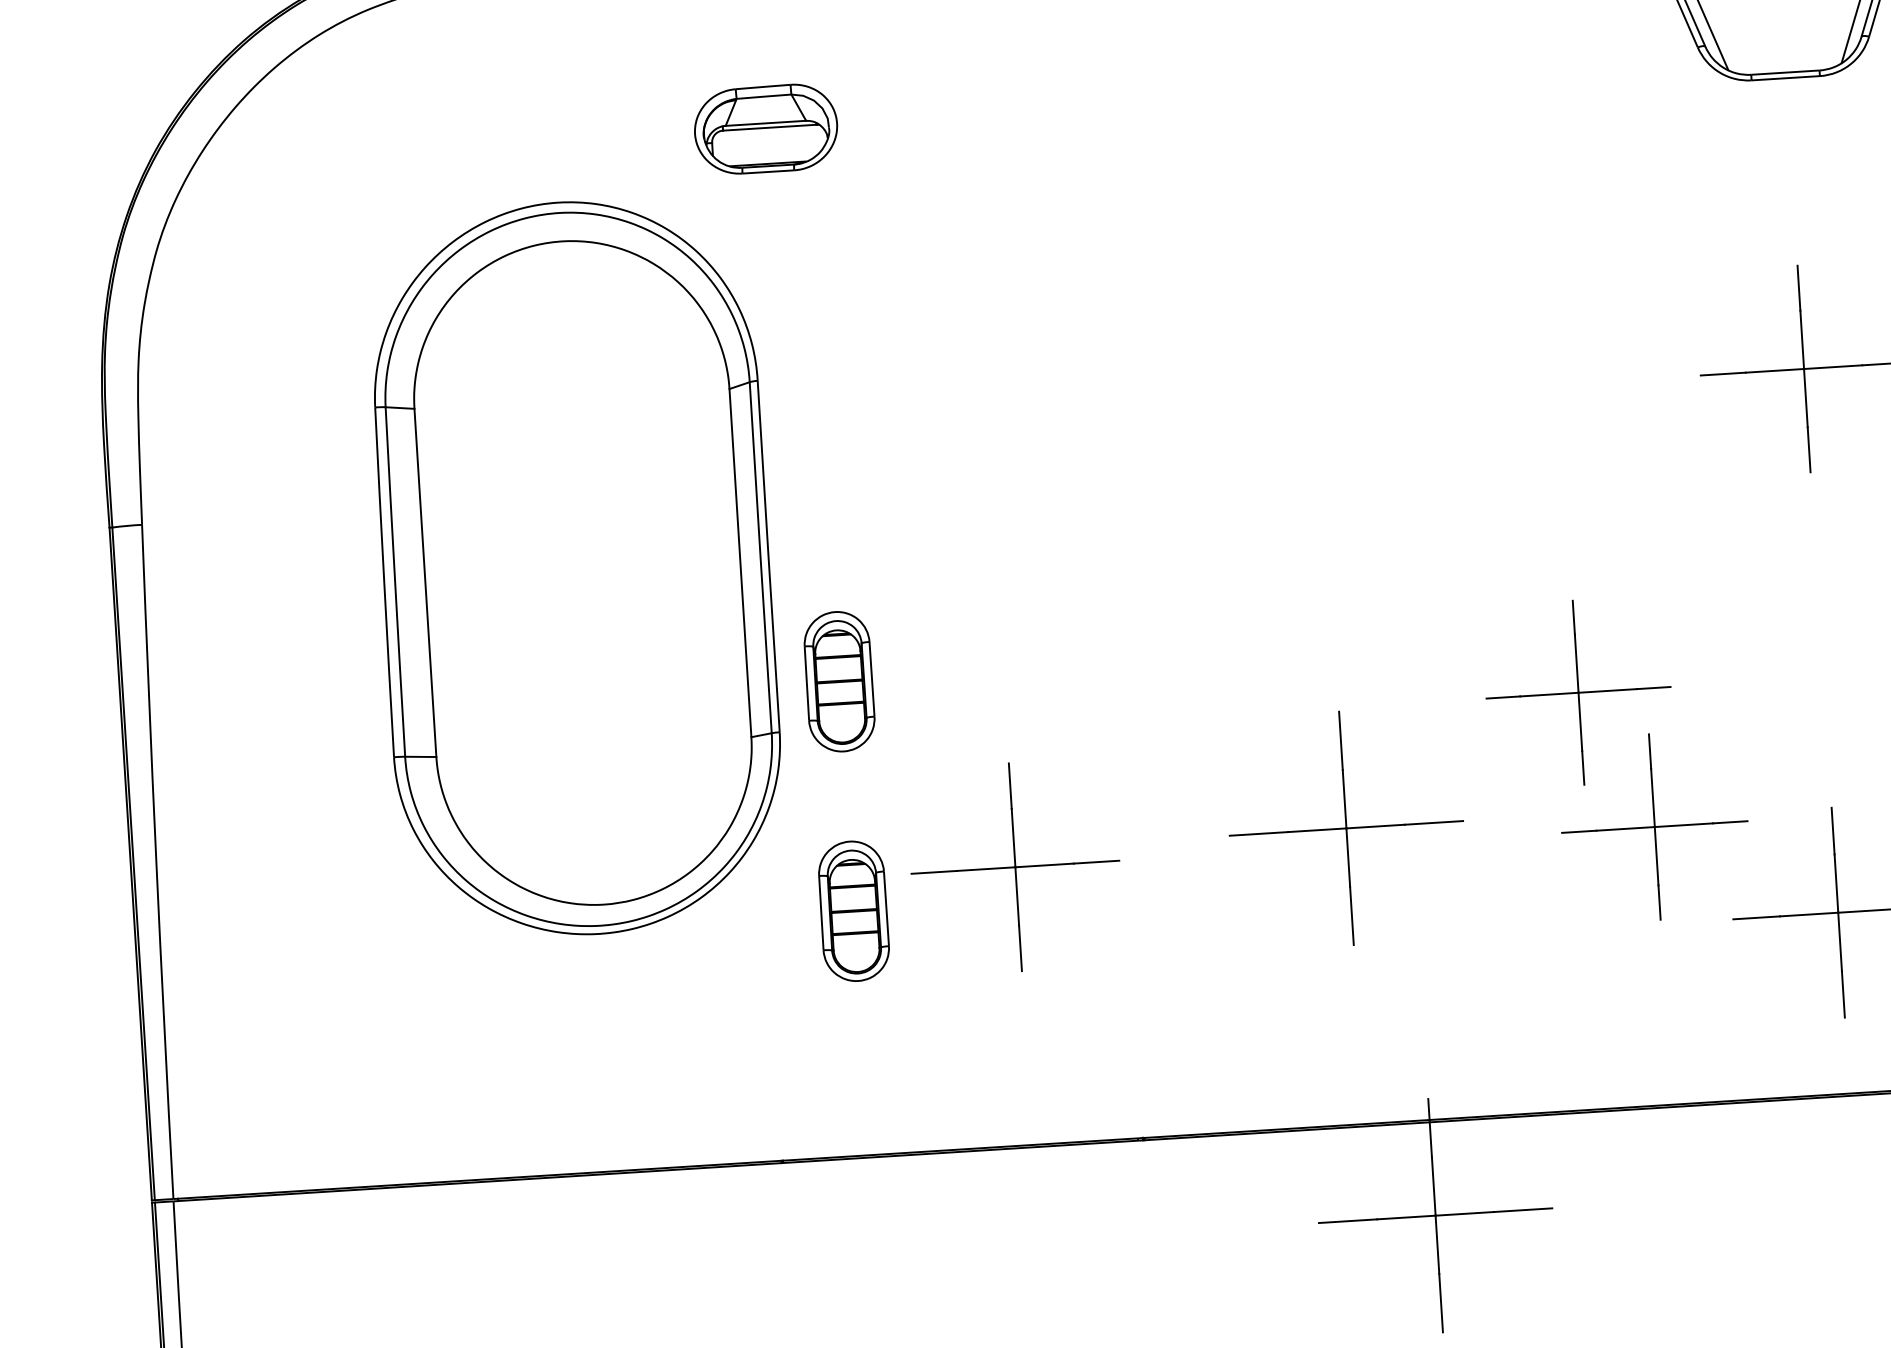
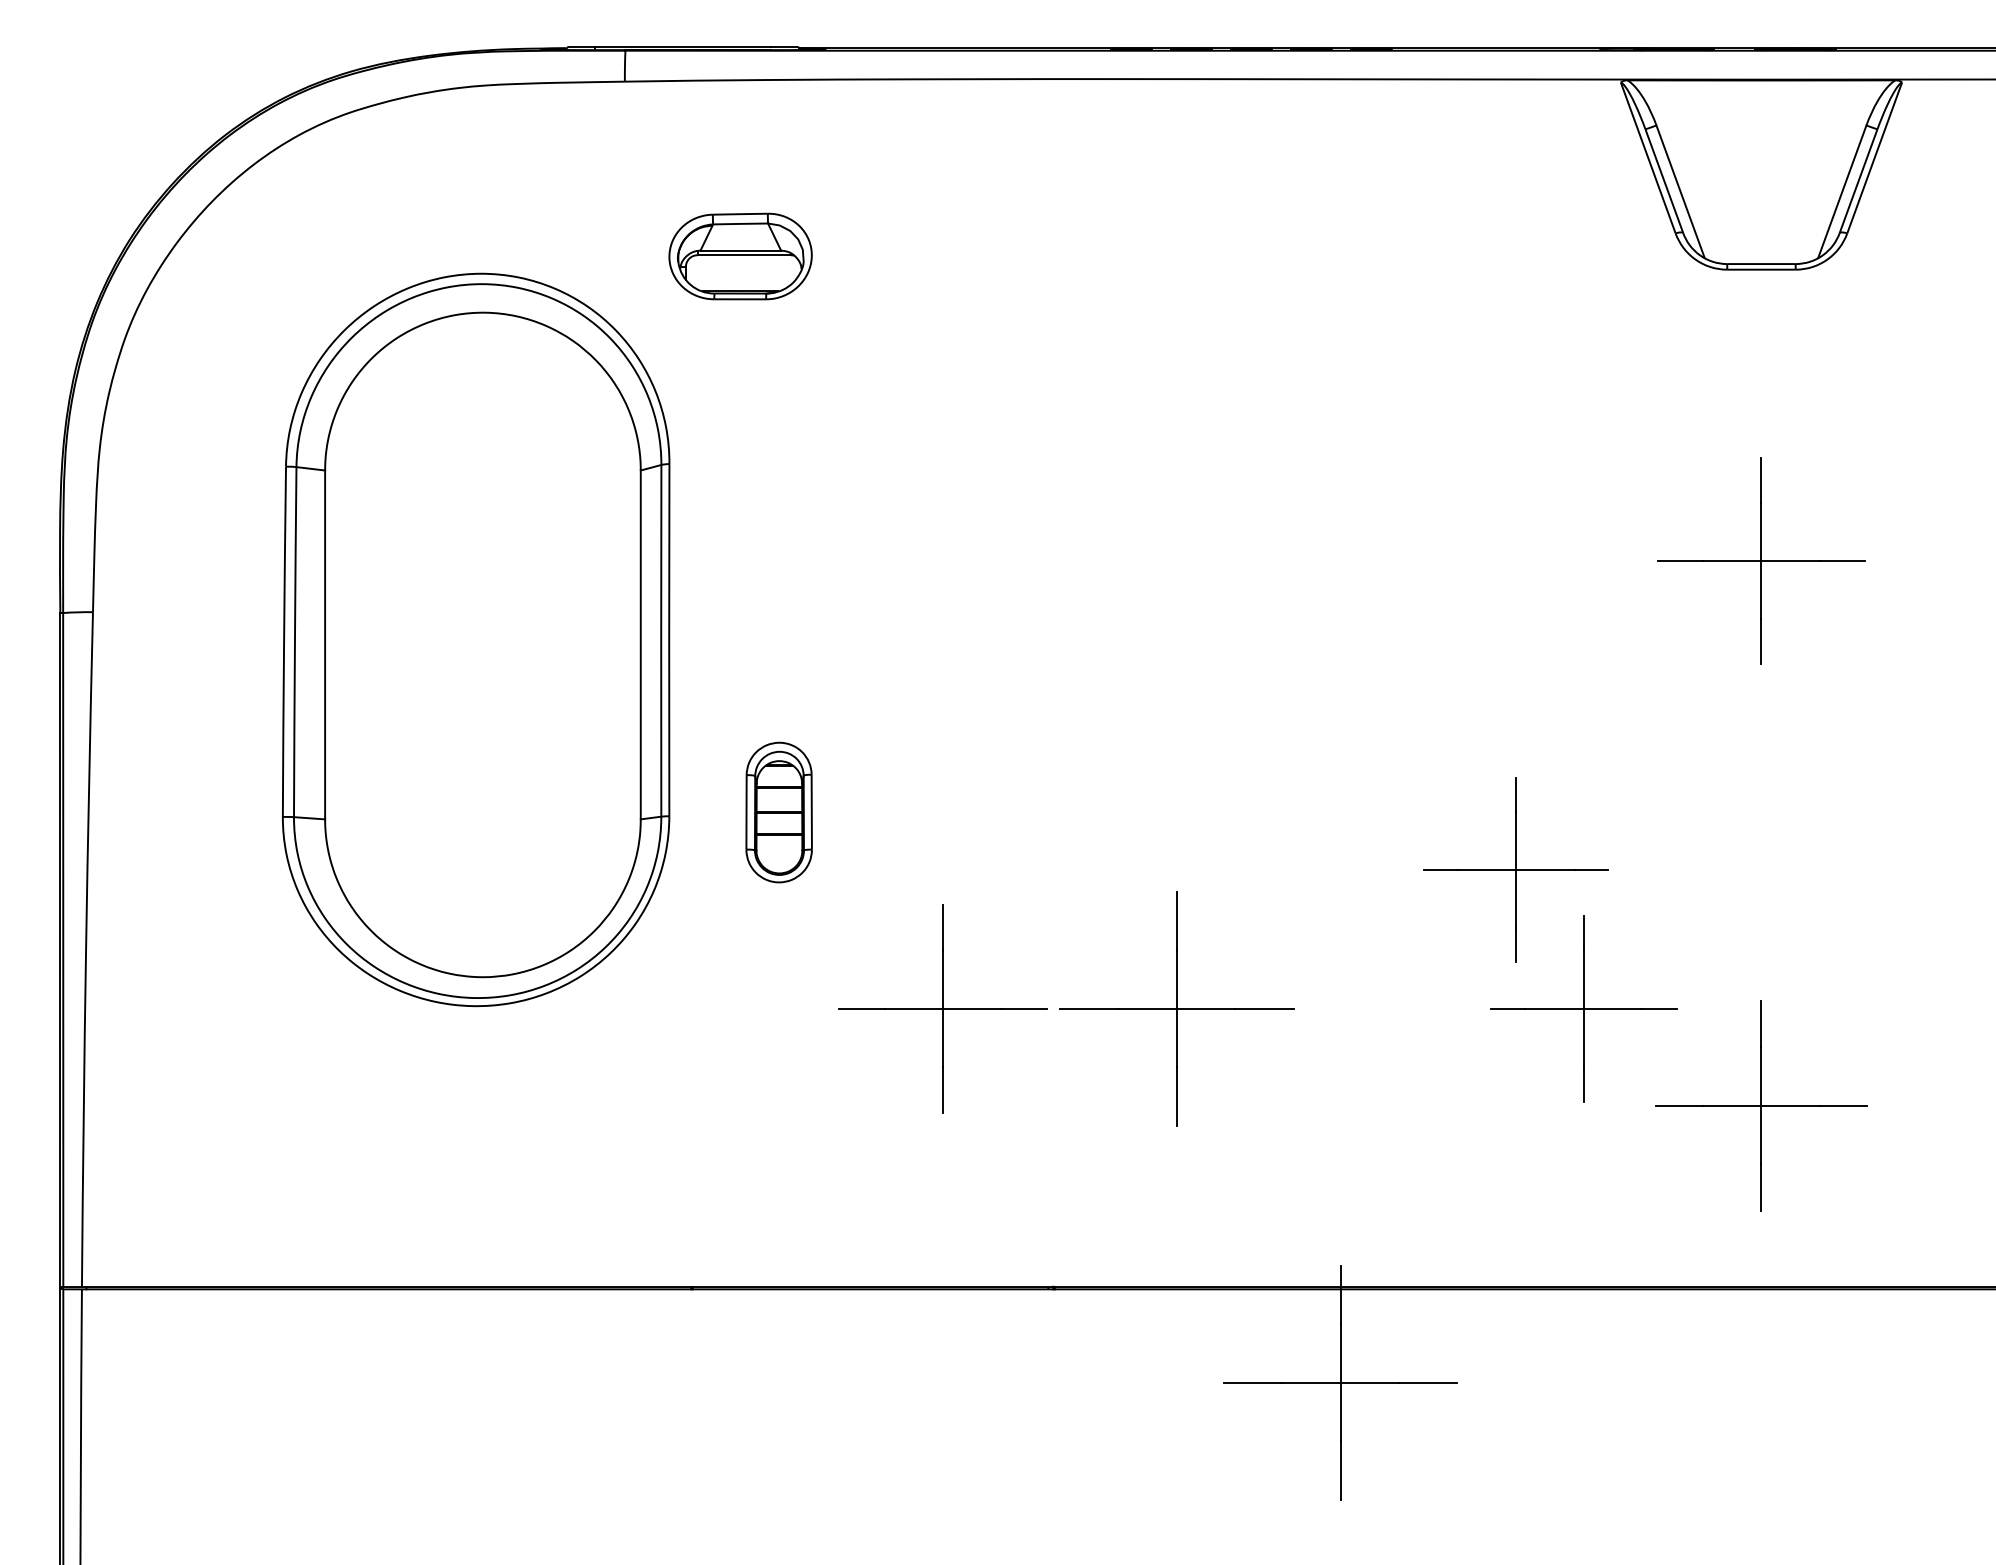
part: (576, 567) -> (476, 639), moved
part: (1346, 828) -> (1176, 1008), moved
part: (853, 911) -> (778, 1042), removed

